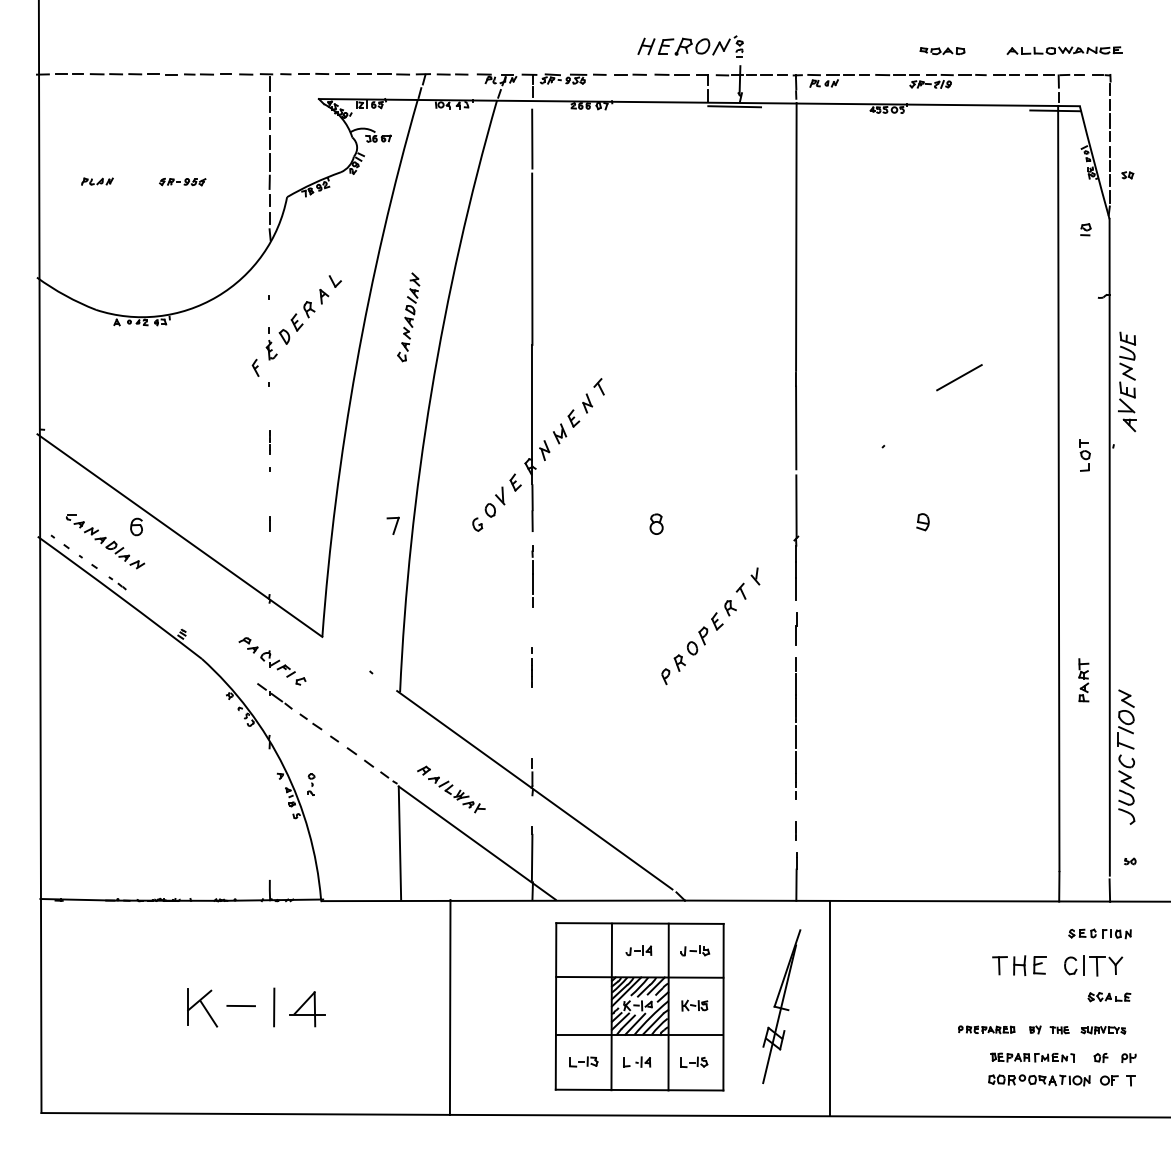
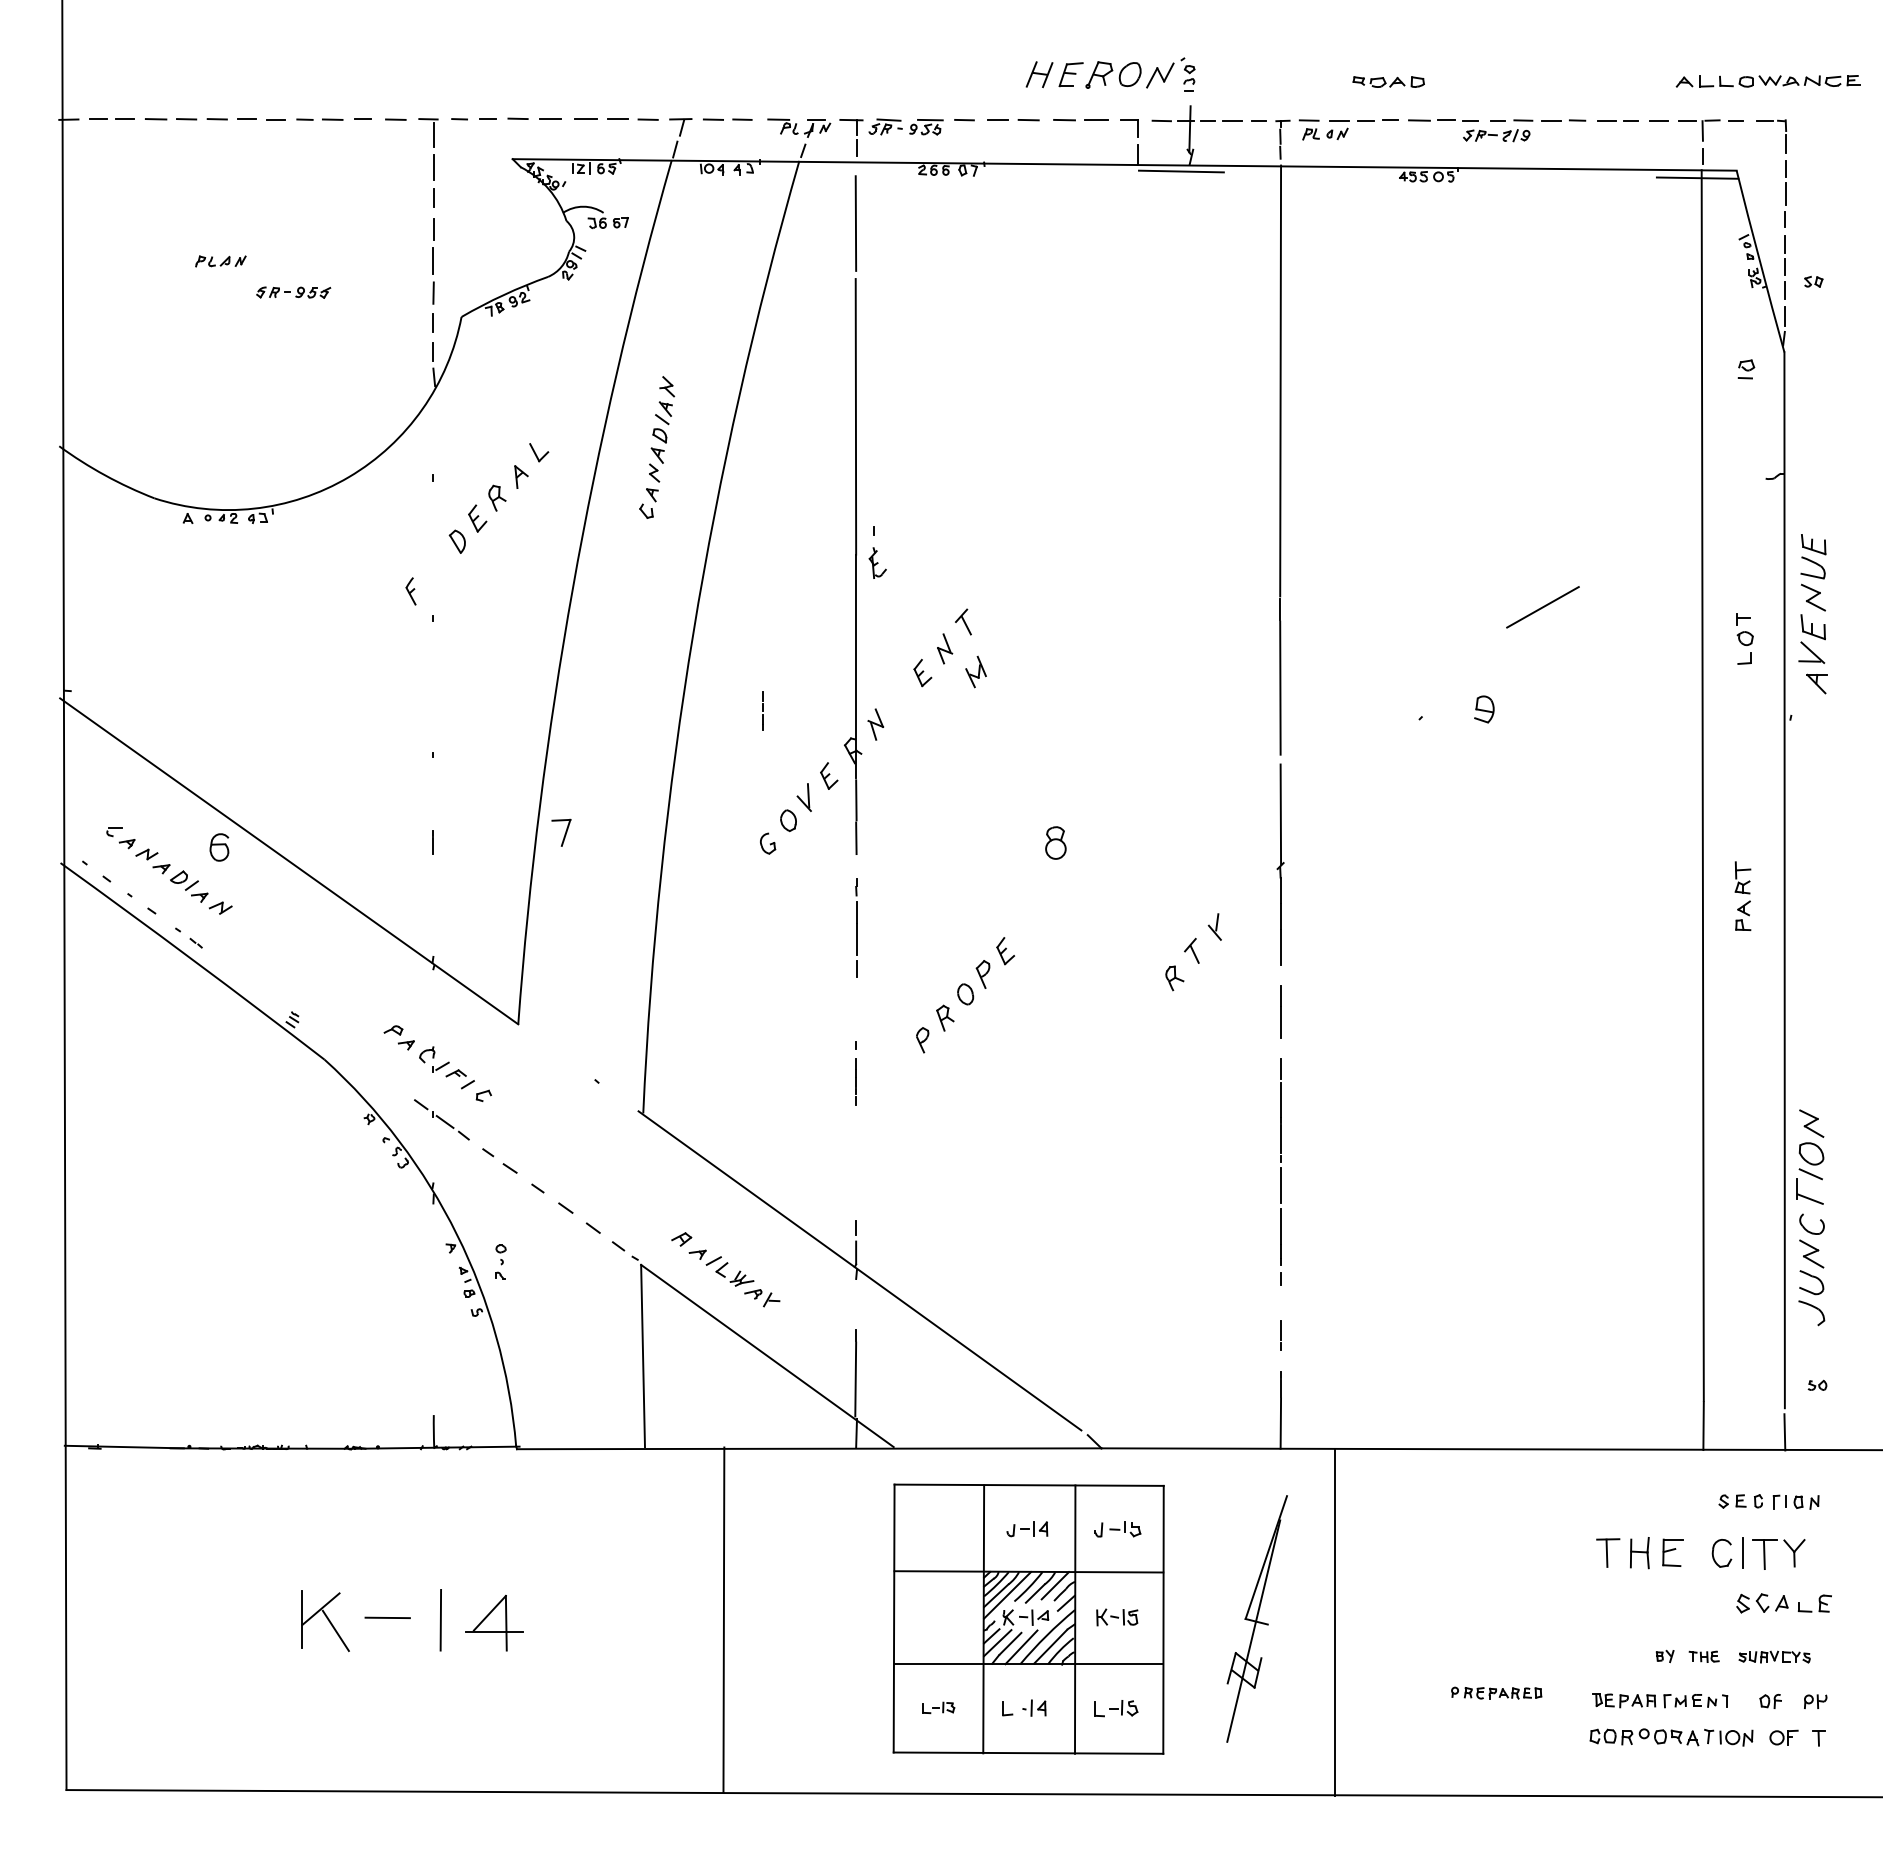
part: (1064, 50) -> (1768, 81), moved
part: (942, 51) -> (1388, 82), moved
part: (97, 181) -> (220, 261), moved
part: (408, 317) -> (656, 447), moved
part: (271, 343) -> (877, 552), moved
part: (560, 433) -> (976, 671), moved
line: (269, 442) -> (762, 711), moved
part: (1084, 455) -> (1744, 639), moved
part: (922, 522) -> (1483, 709), moved
part: (392, 525) -> (560, 832), moved
part: (692, 648) -> (965, 994), moved
part: (1083, 680) -> (1742, 896), moved
part: (1109, 997) -> (1784, 1604), size x1.4
part: (986, 1029) -> (1496, 1692), moved
part: (583, 1061) -> (938, 1707), size x0.7

